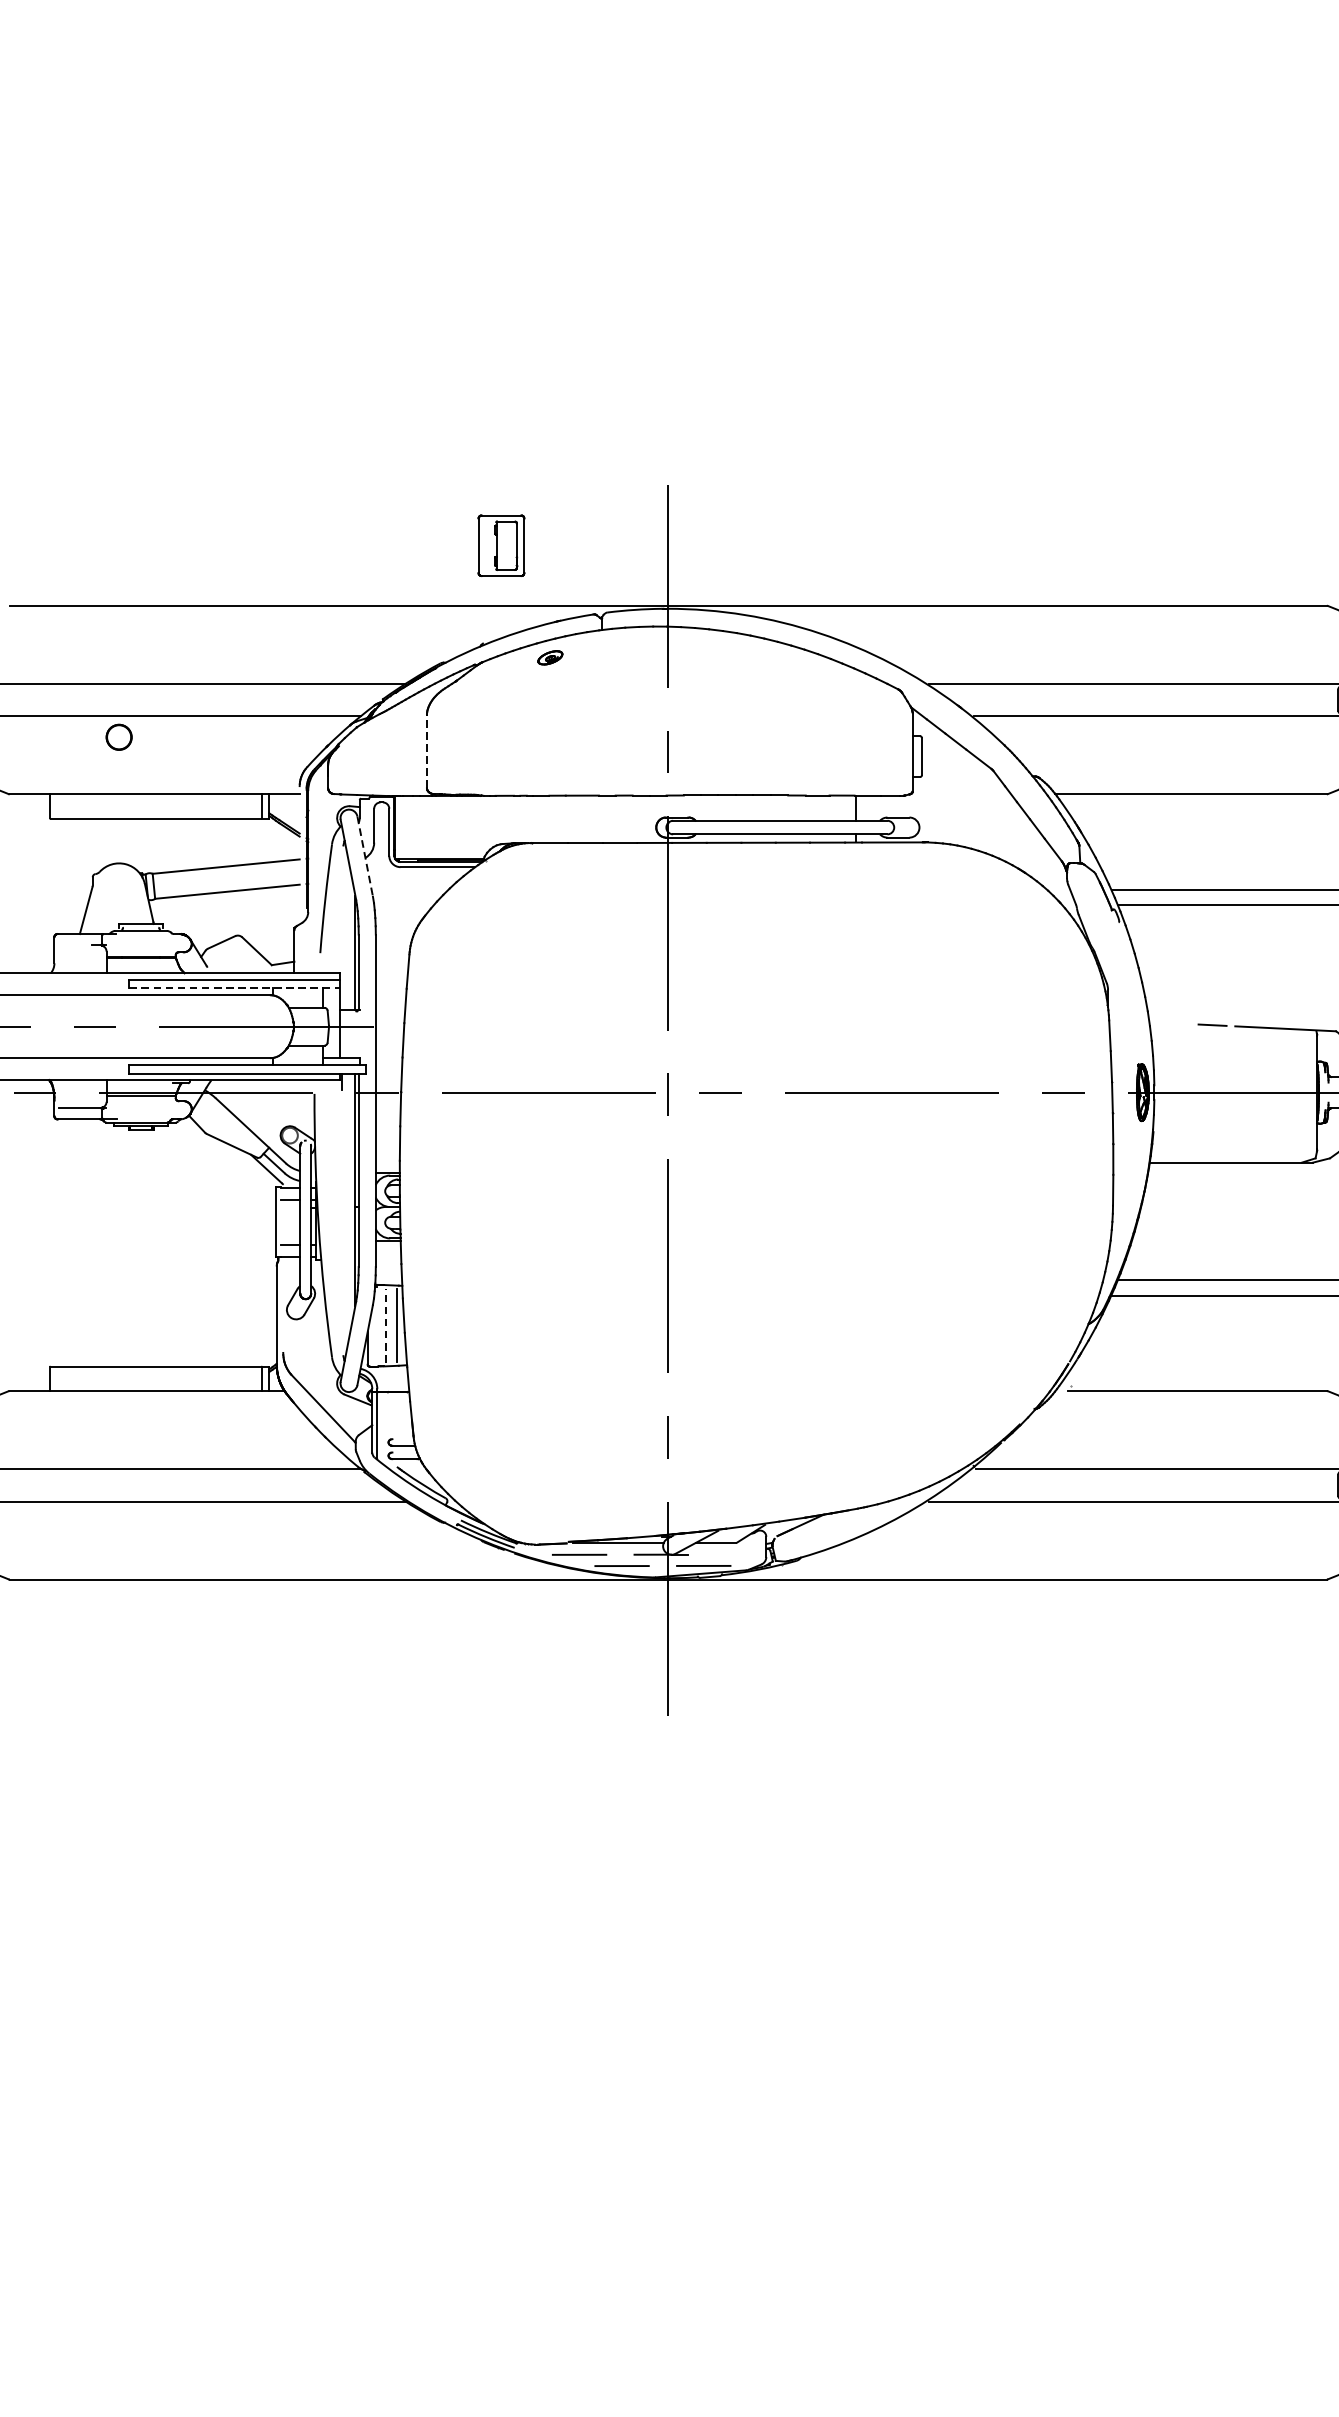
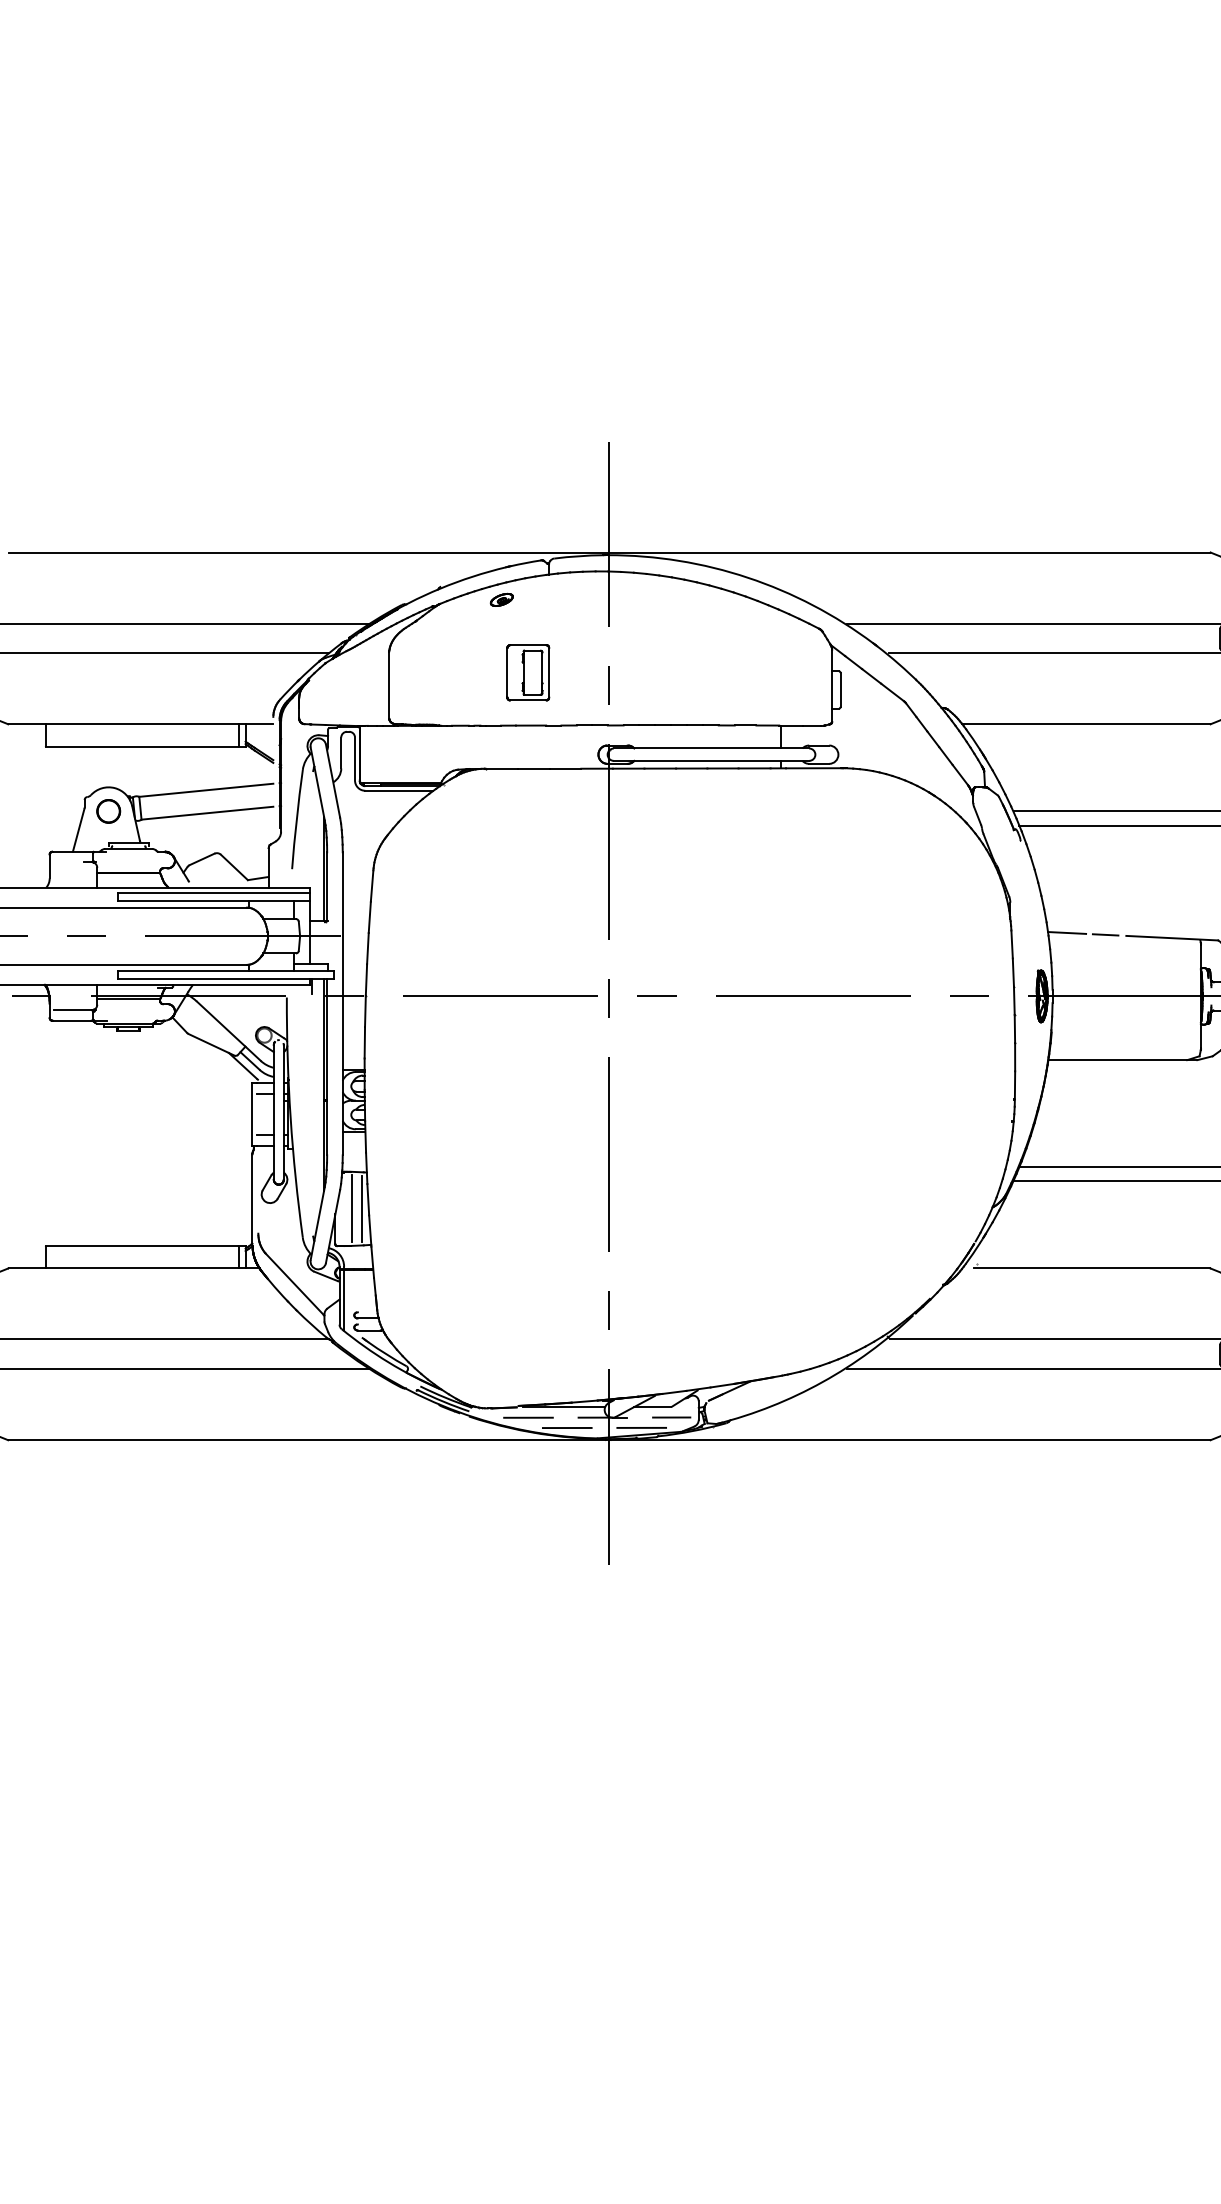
part: (501, 545) -> (528, 672), moved
part: (118, 737) -> (108, 811), moved
line: (427, 750) -> (389, 684), dashed -> solid
line: (365, 856) -> (333, 781), dashed -> solid
line: (235, 988) -> (214, 901), dashed -> solid
line: (1170, 1022) -> (1067, 932), added
line: (385, 1325) -> (351, 1208), dashed -> solid
line: (736, 1554) -> (671, 1417), added

